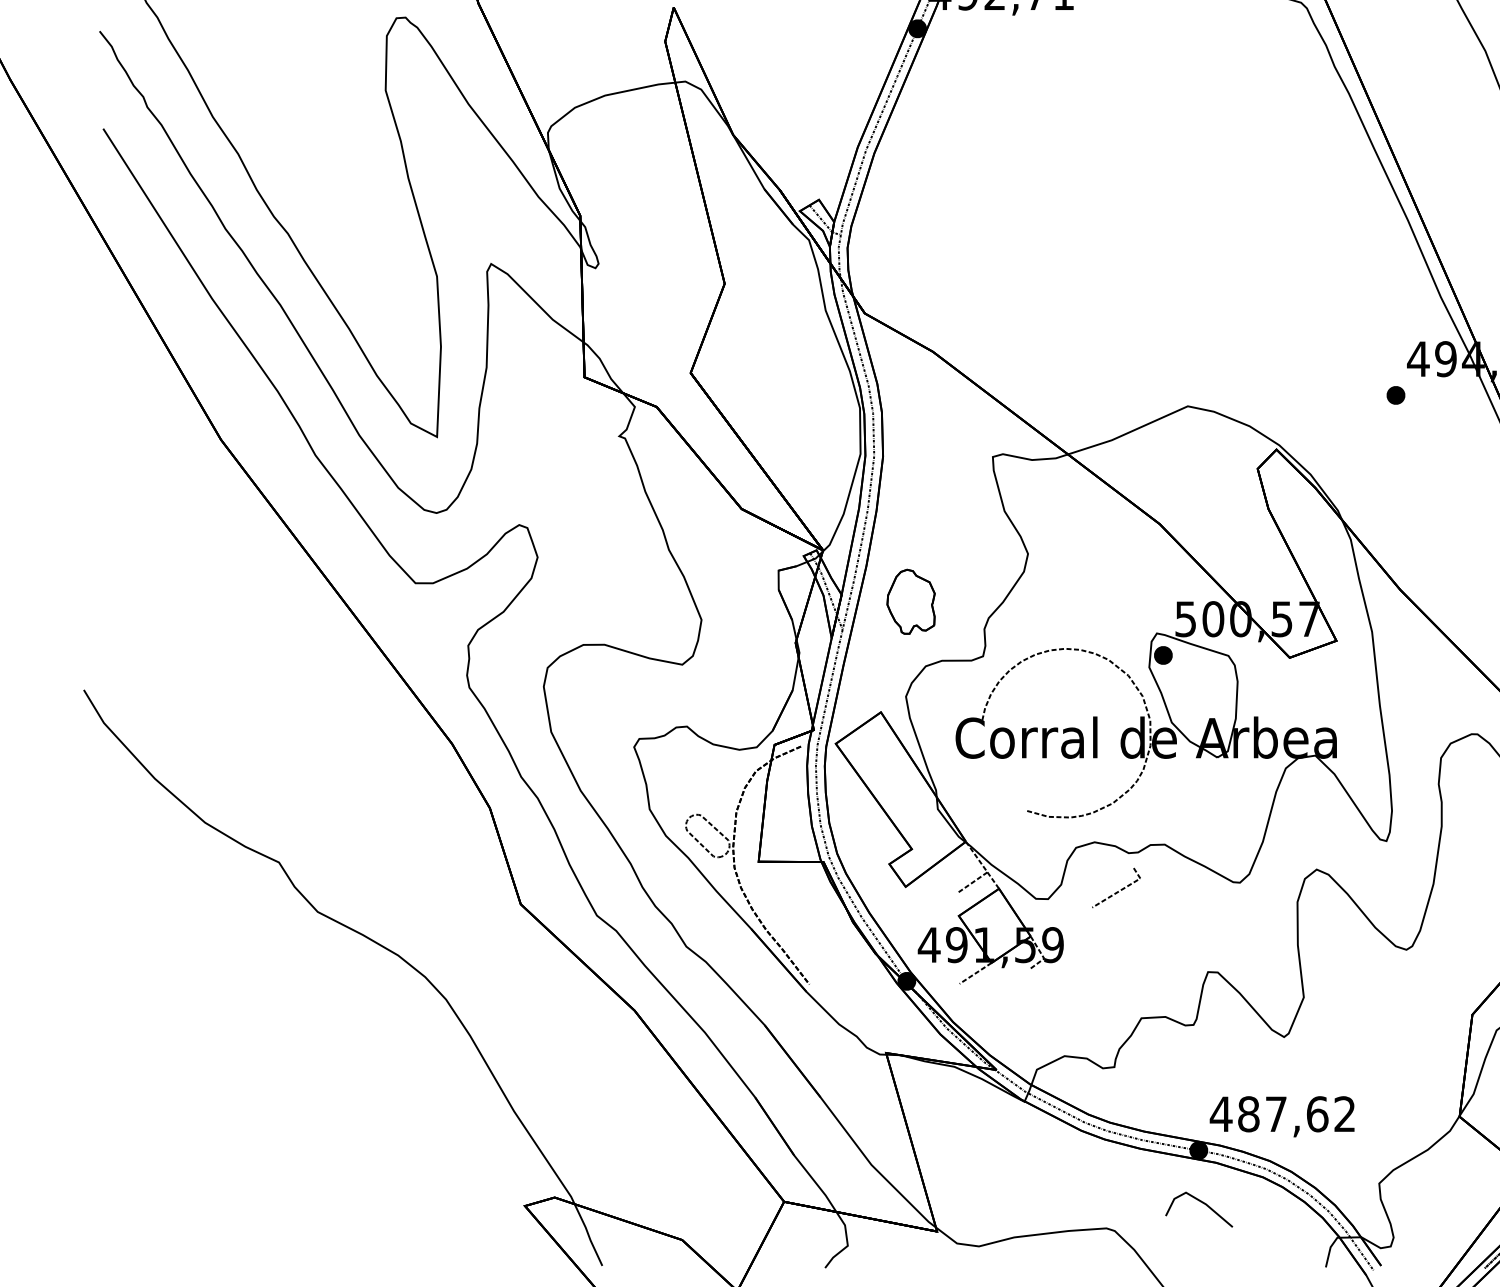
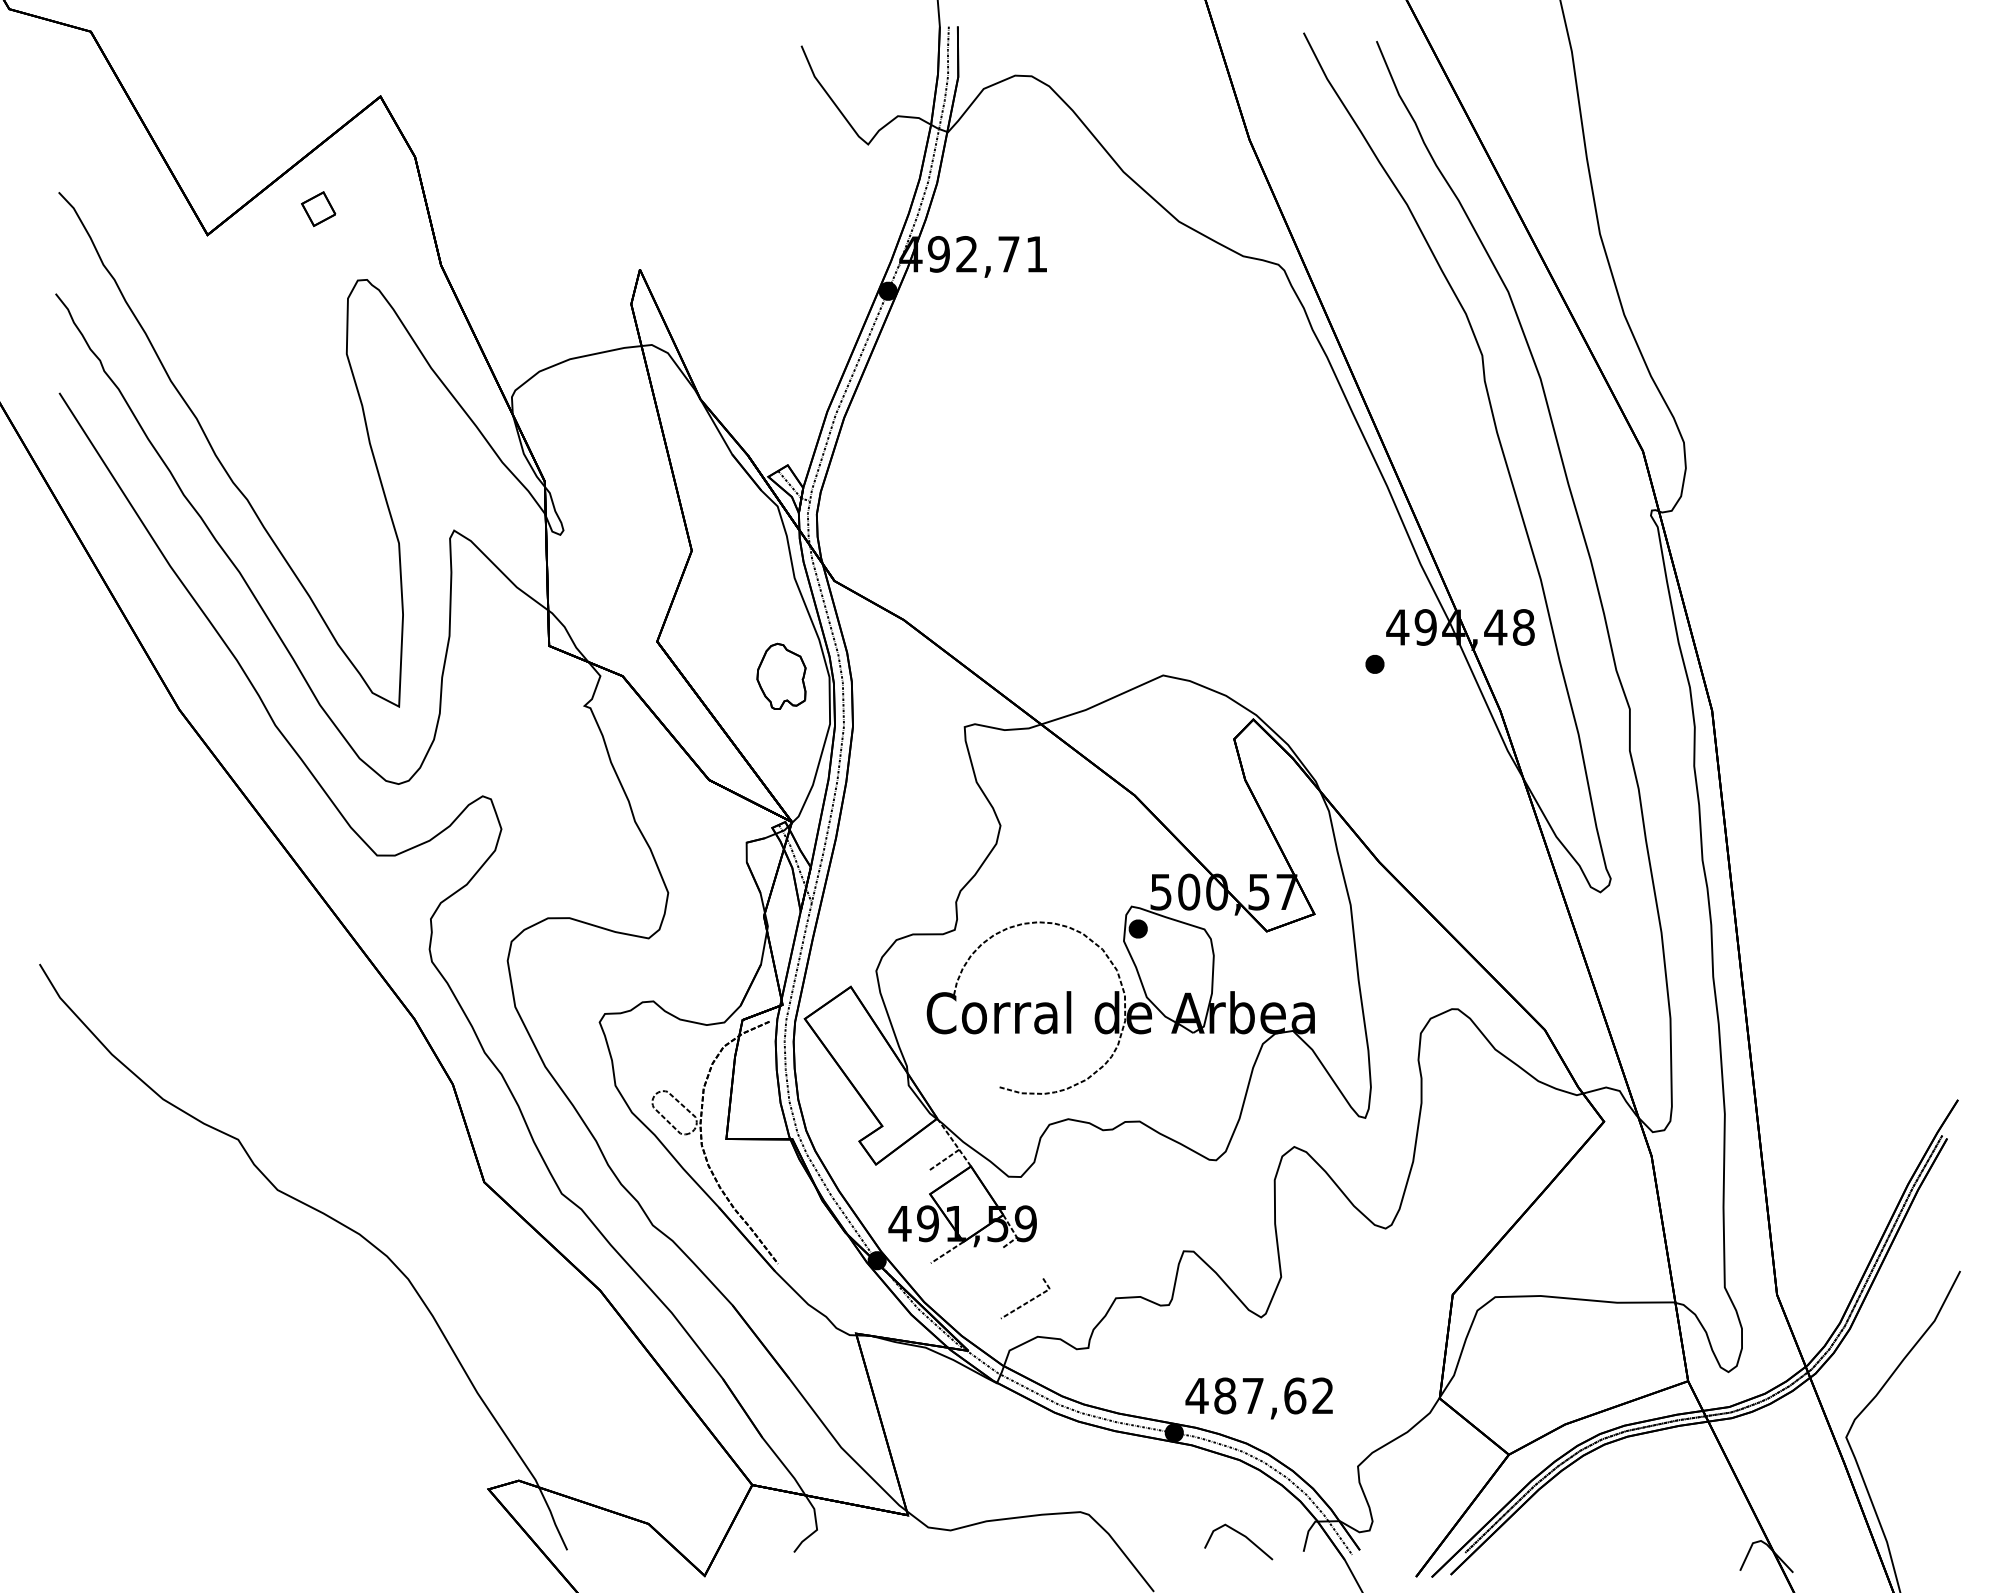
part: (911, 600) -> (781, 675), moved
line: (1118, 890) -> (1027, 1301), moved
line: (1201, 1203) -> (1241, 1535), moved

